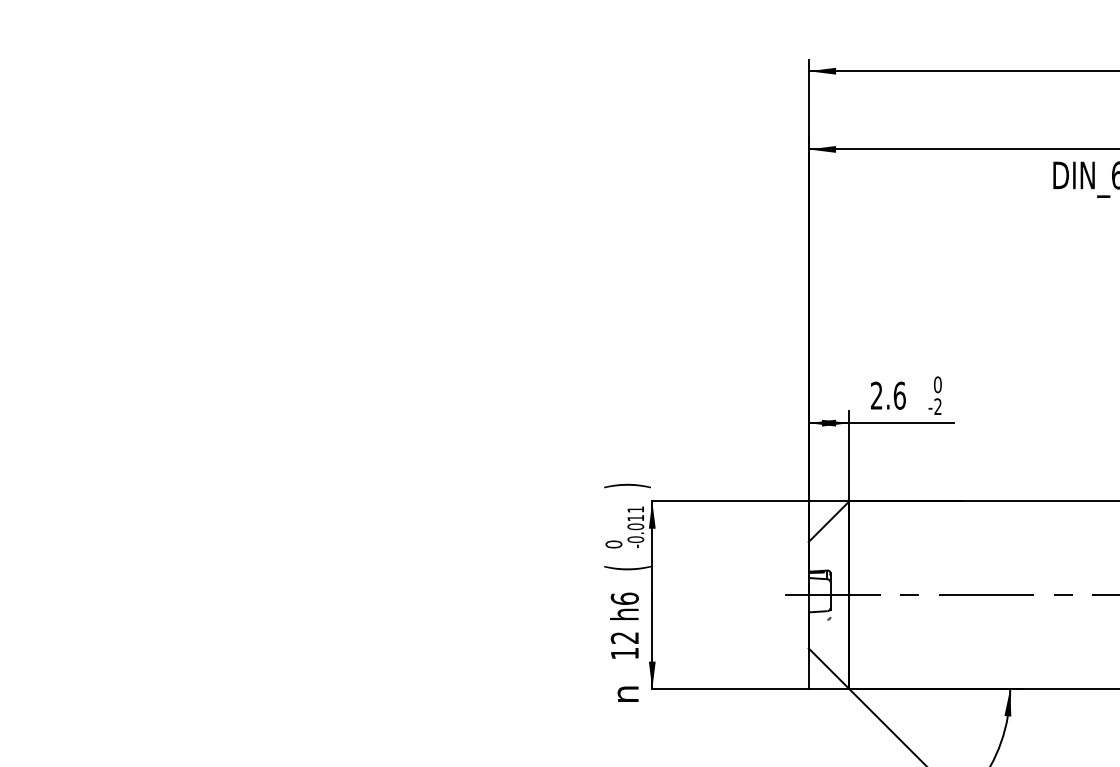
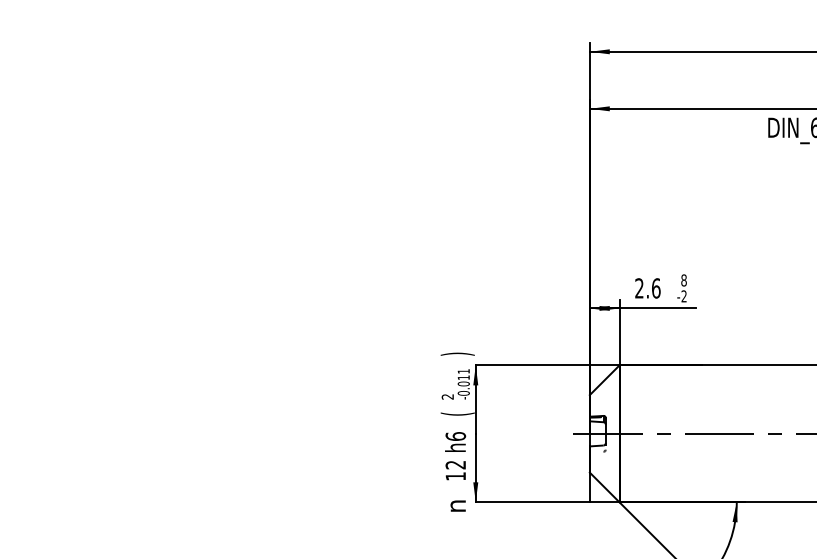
text: (937, 384) -> (683, 280), 0 -> 8
text: (613, 543) -> (447, 396), 0 -> 2

